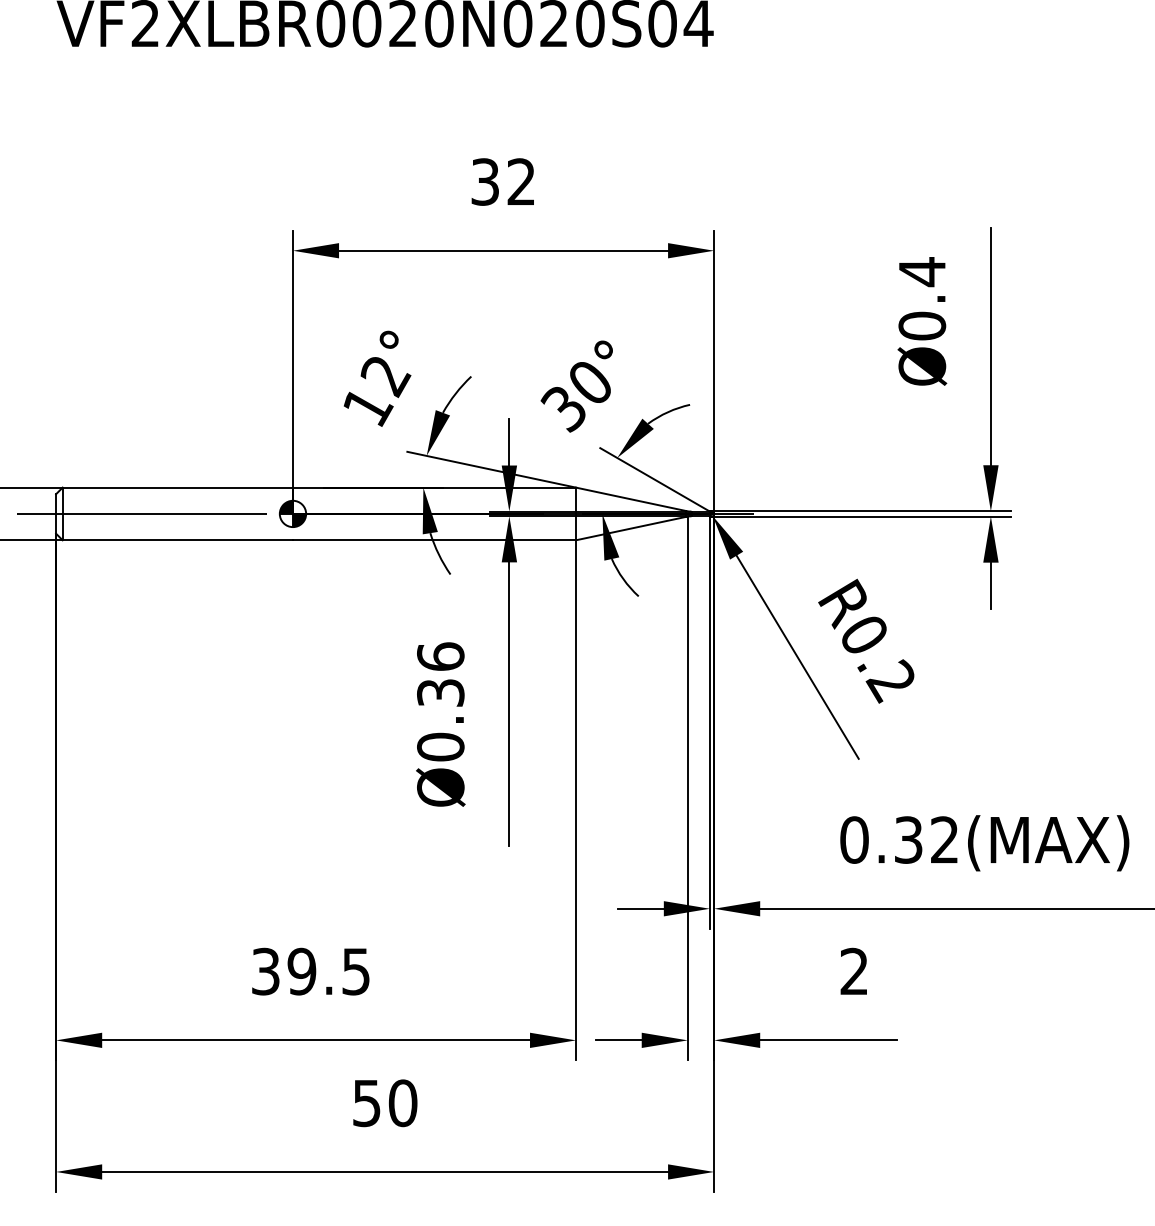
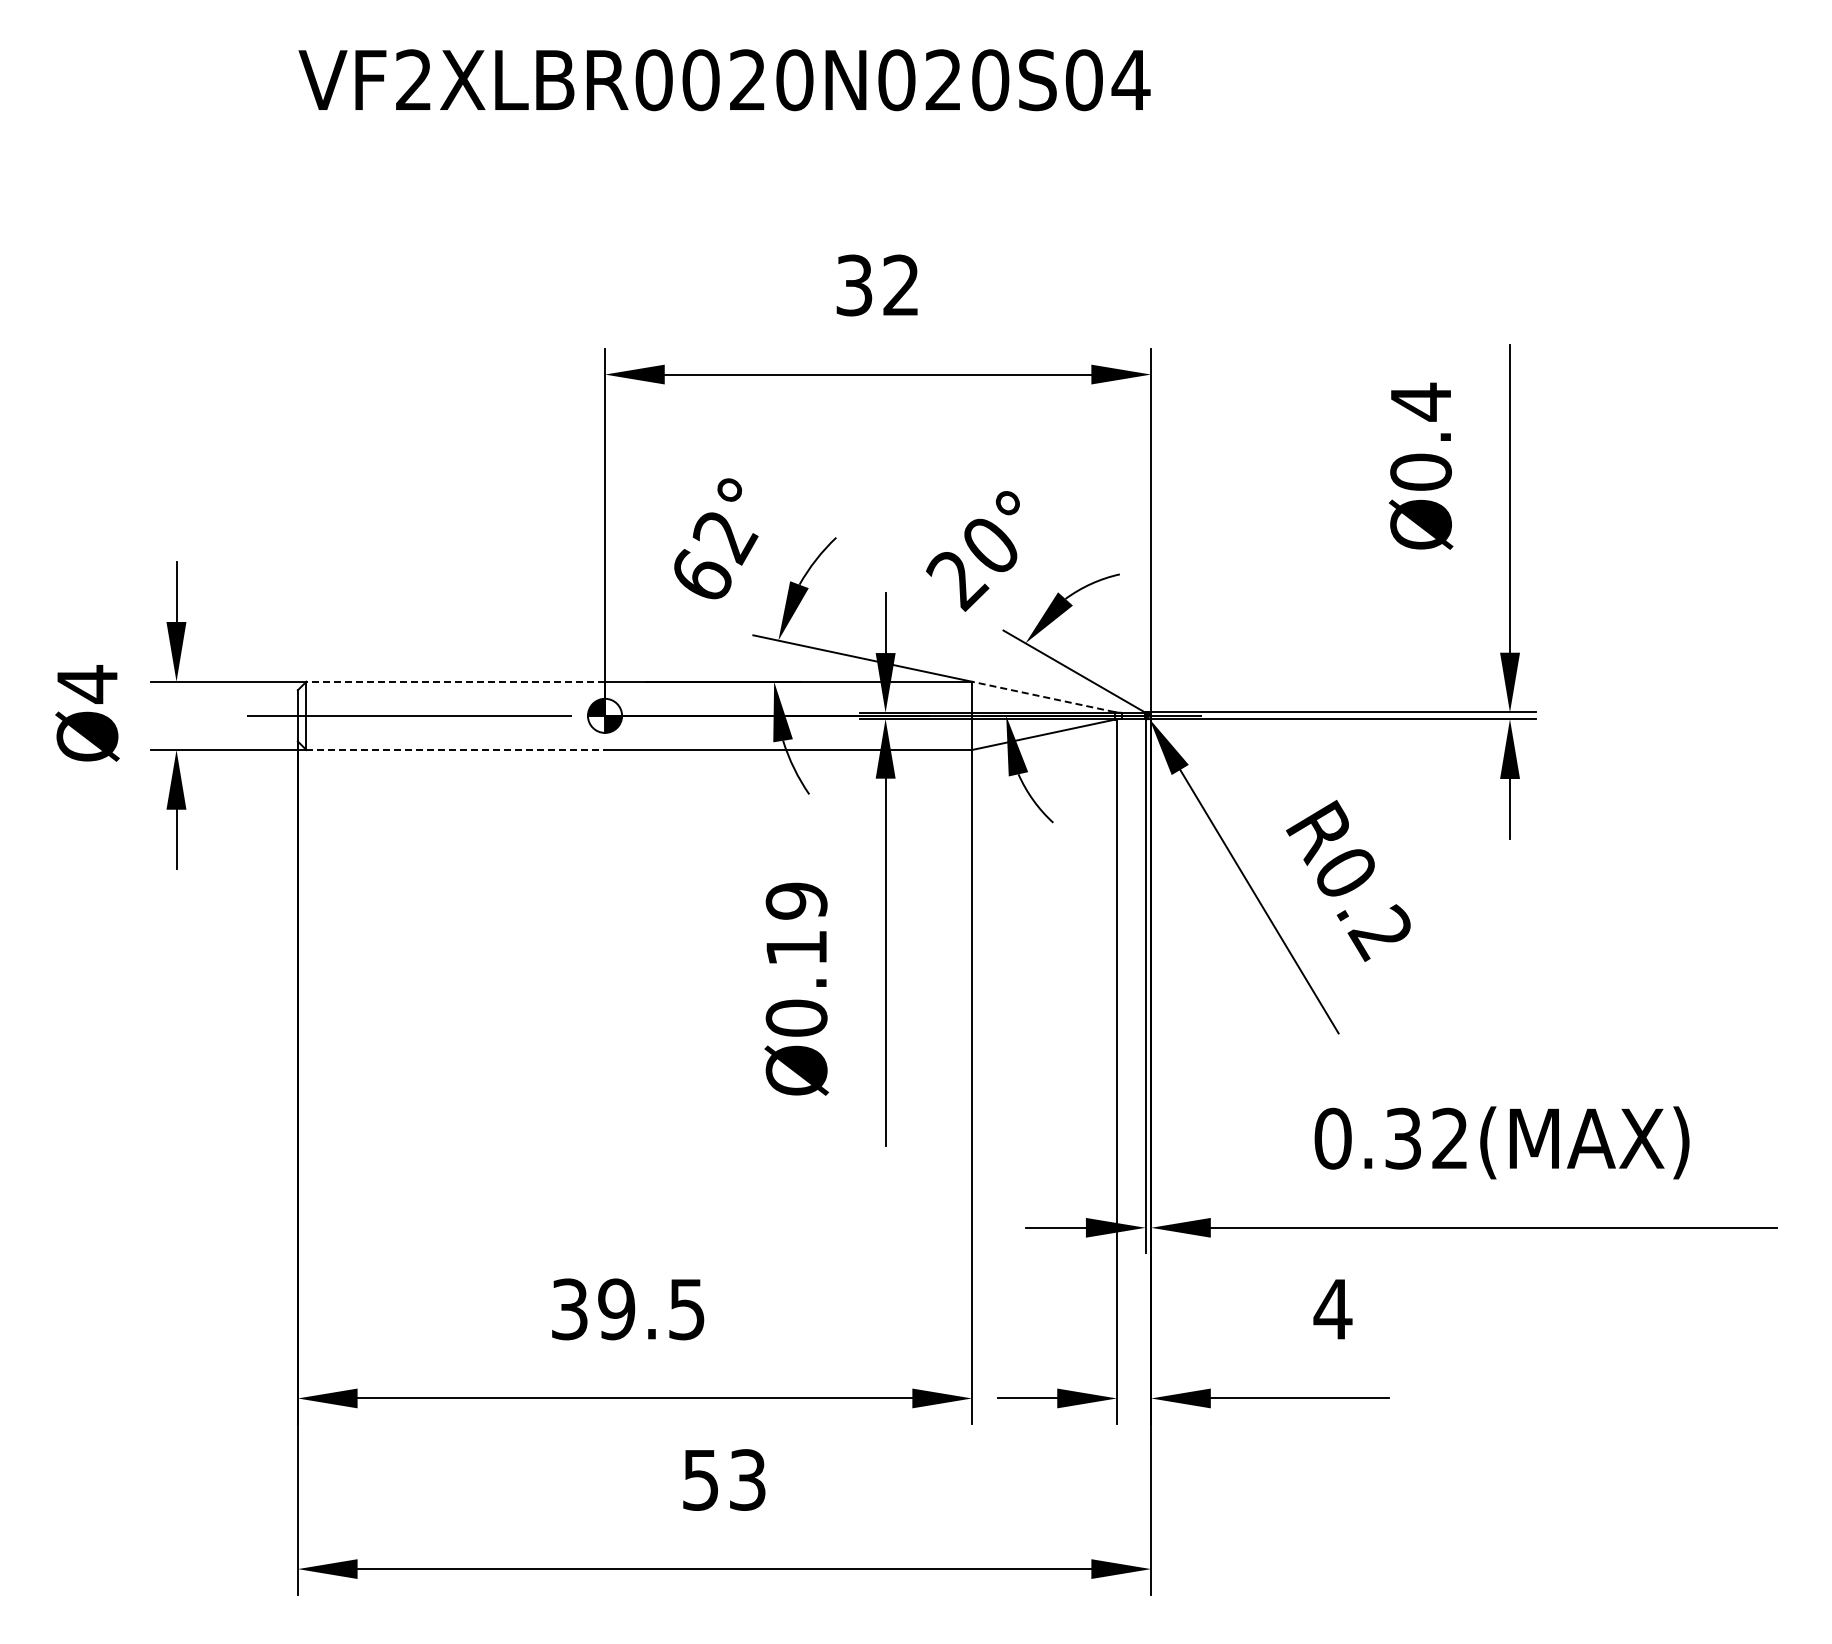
text: (368, 406) -> (703, 576), 12° -> 62°
text: (564, 410) -> (957, 581), 30° -> 20°
line: (177, 487) -> (455, 681), solid -> dashed
line: (631, 499) -> (1043, 696), solid -> dashed
line: (178, 540) -> (456, 750), solid -> dashed
text: (440, 674) -> (796, 923), Ø0.36 -> Ø0.19
text: (854, 970) -> (1332, 1308), 2 -> 4
text: (402, 1102) -> (747, 1479), 50 -> 53

